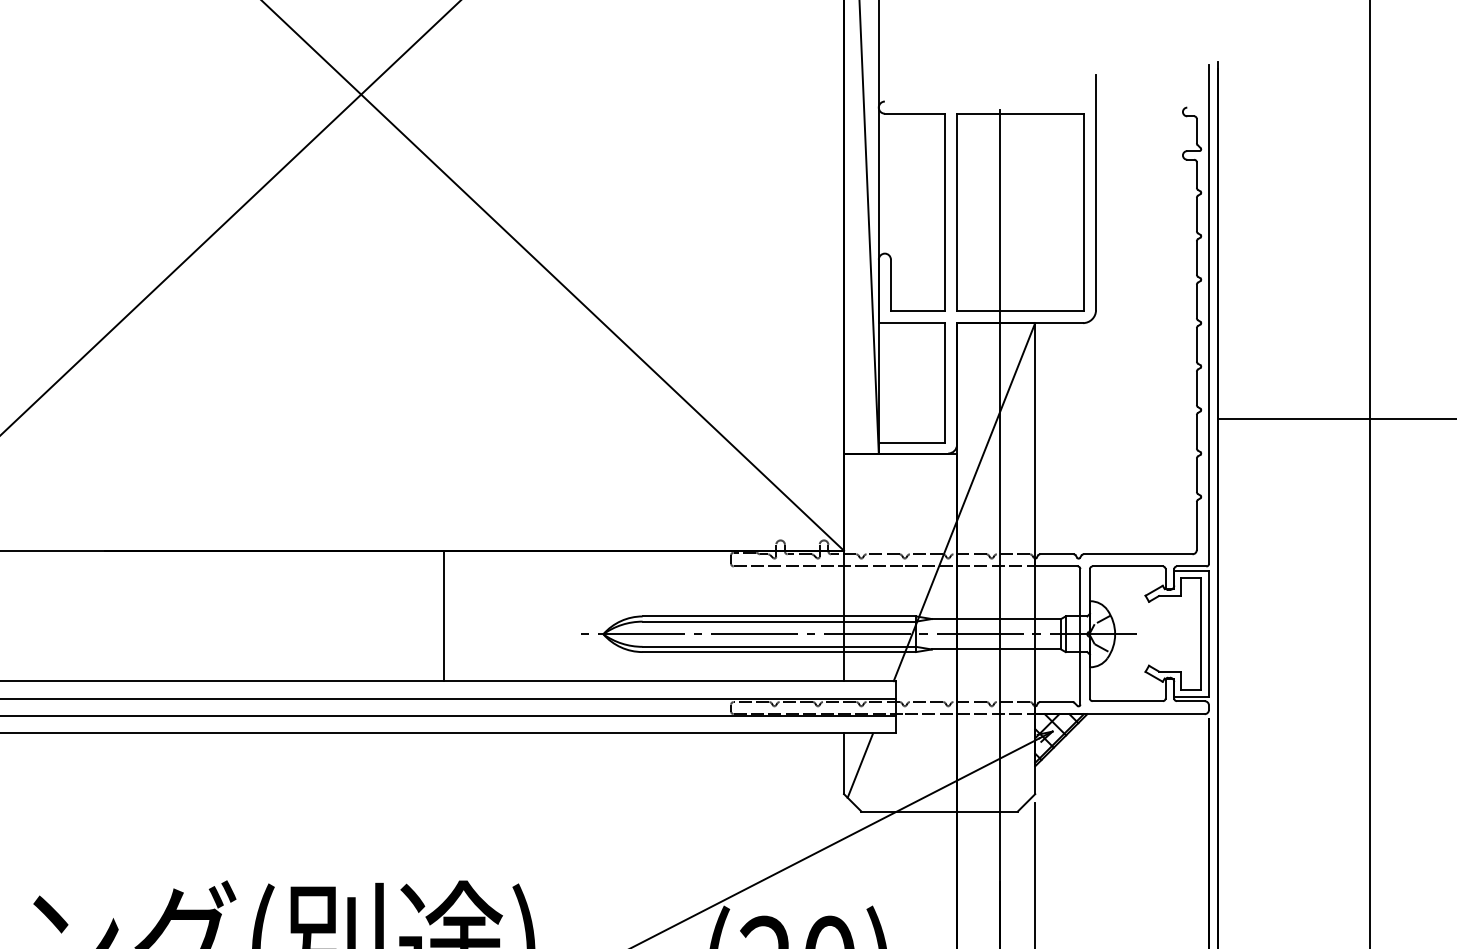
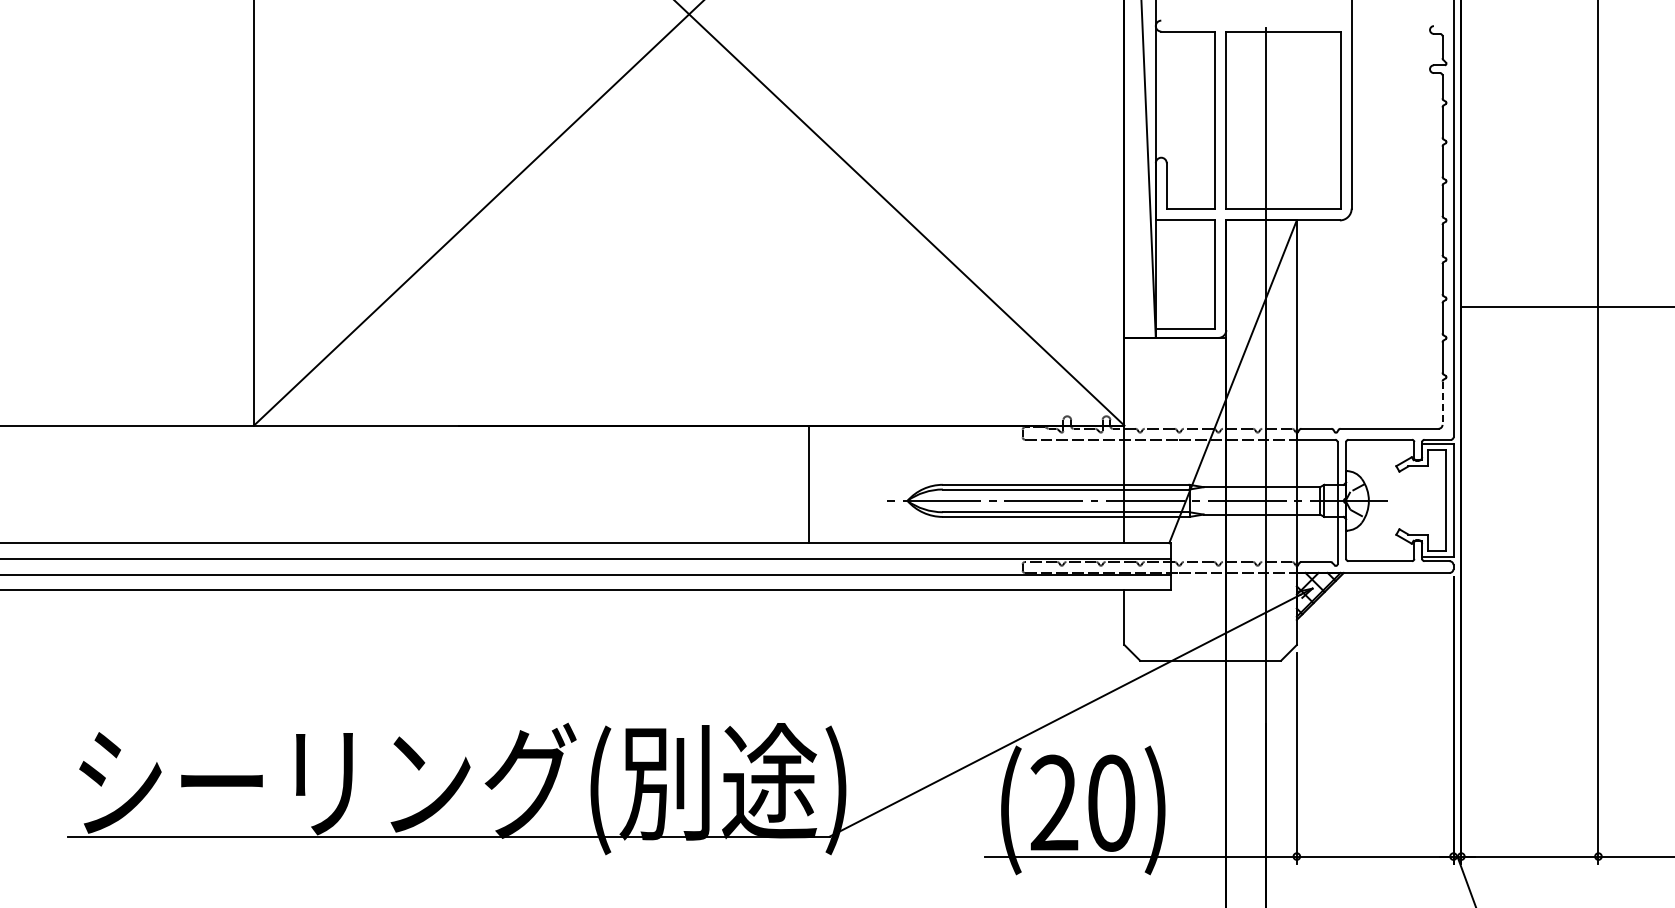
line: (1196, 526) -> (1442, 403), solid -> dashed
line: (444, 616) -> (809, 484), moved
line: (859, 765) -> (1138, 619), removed

